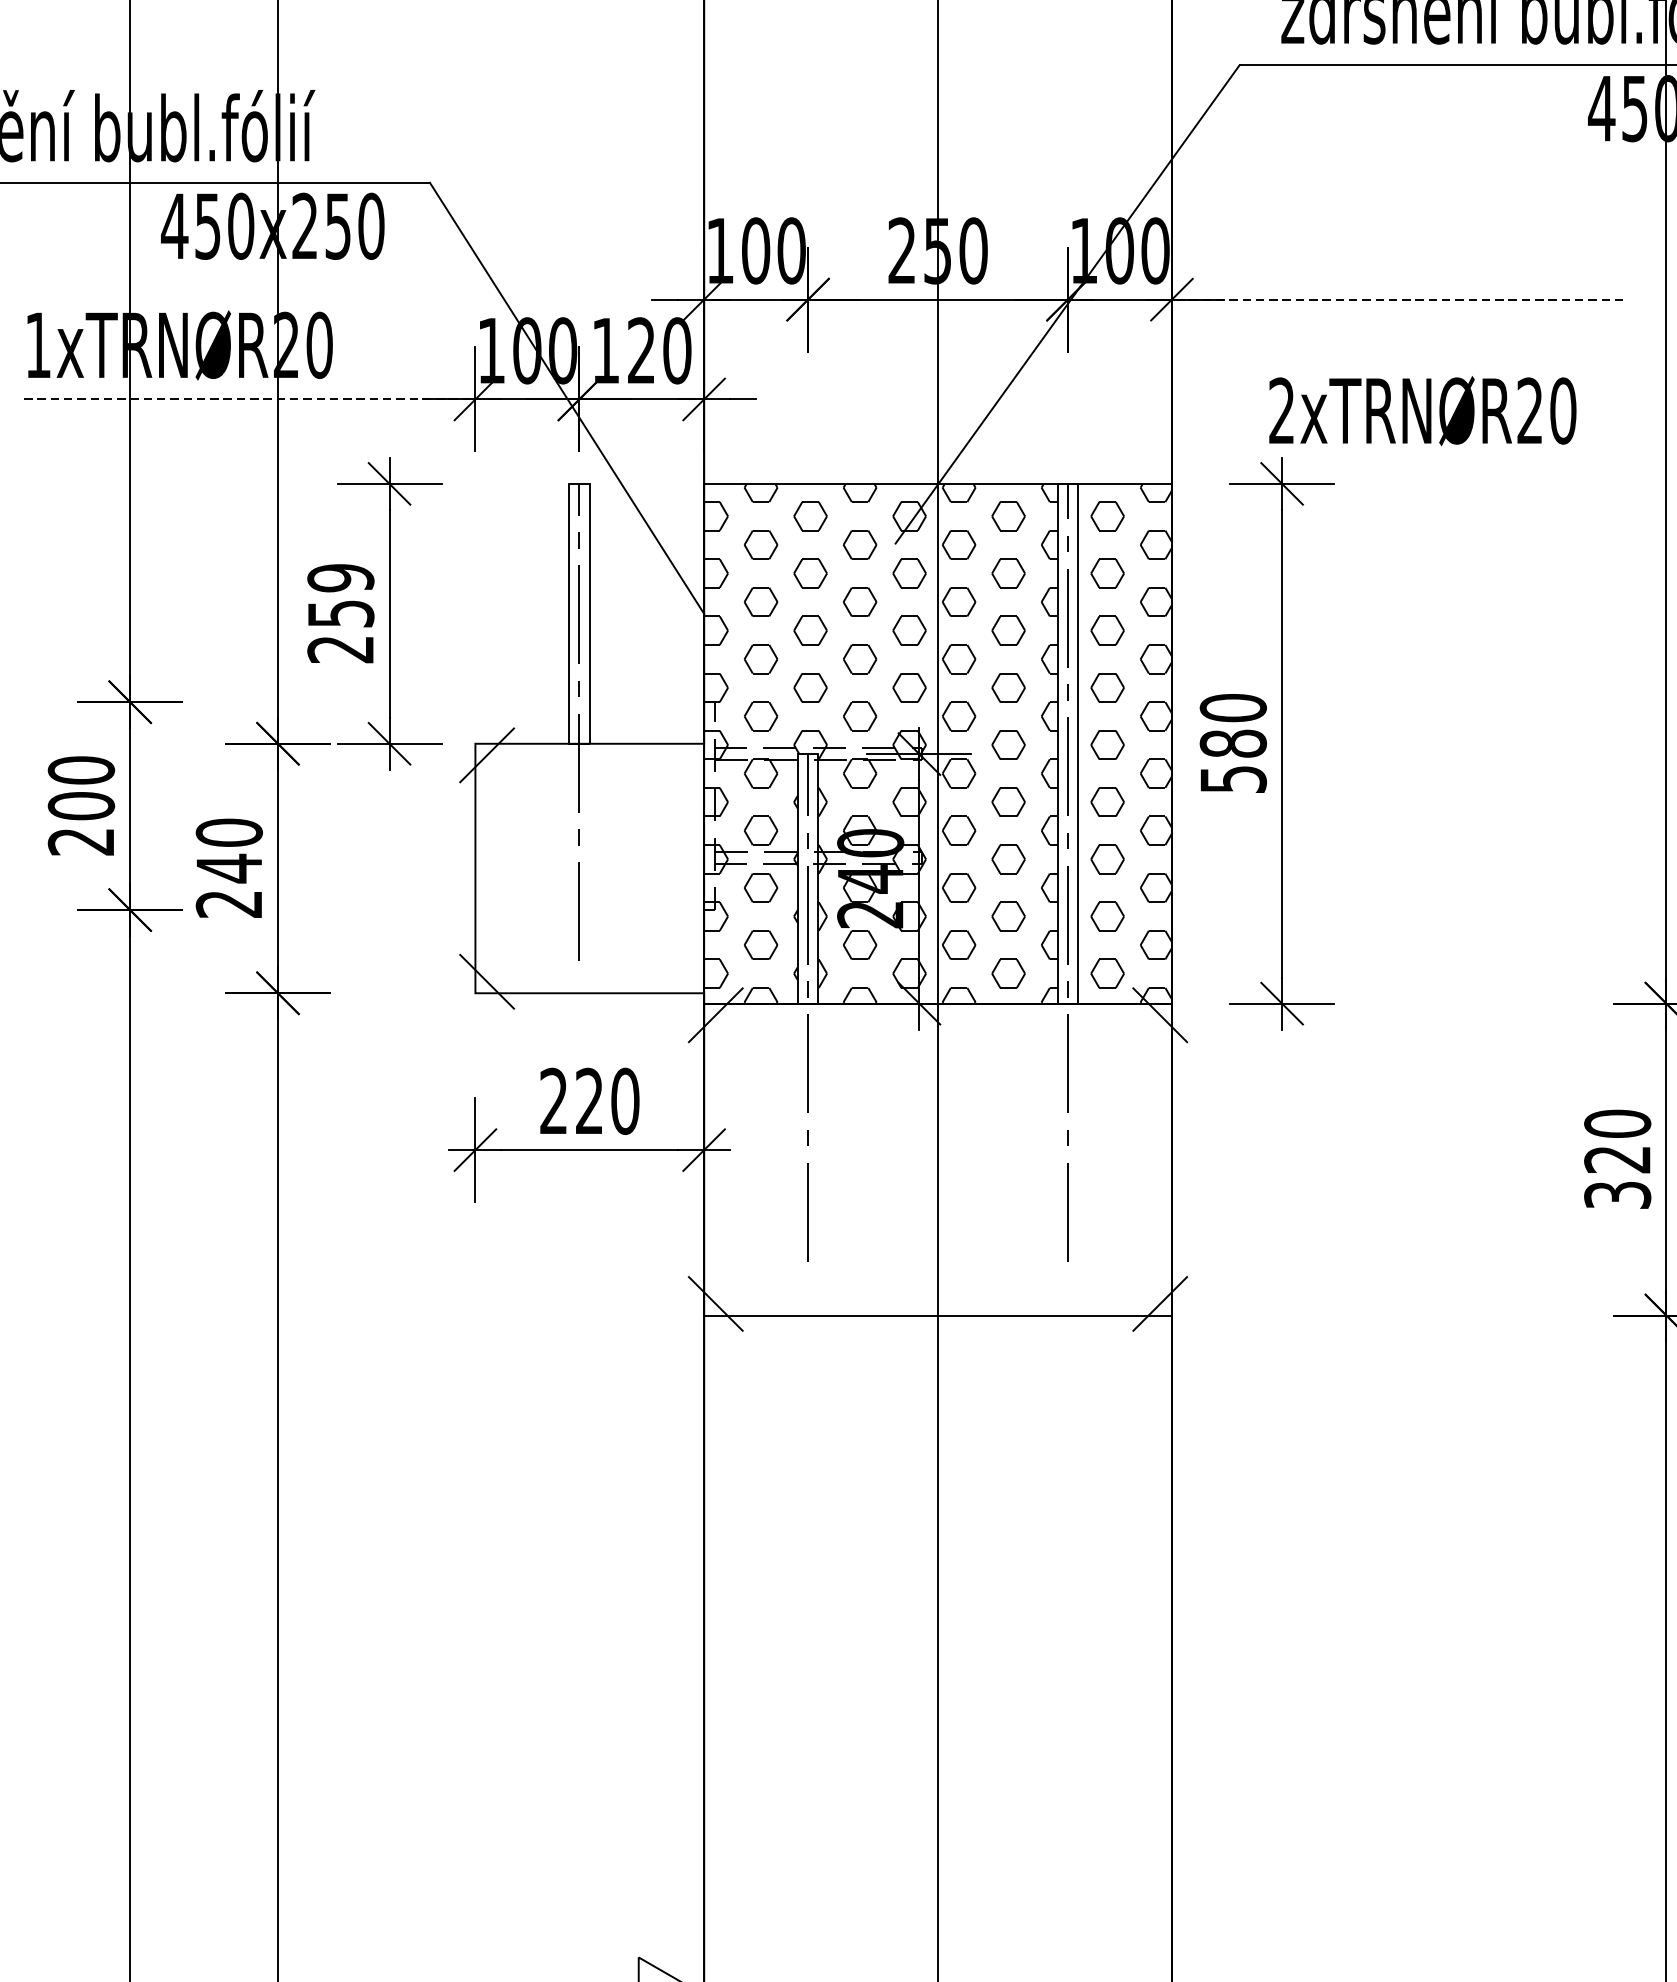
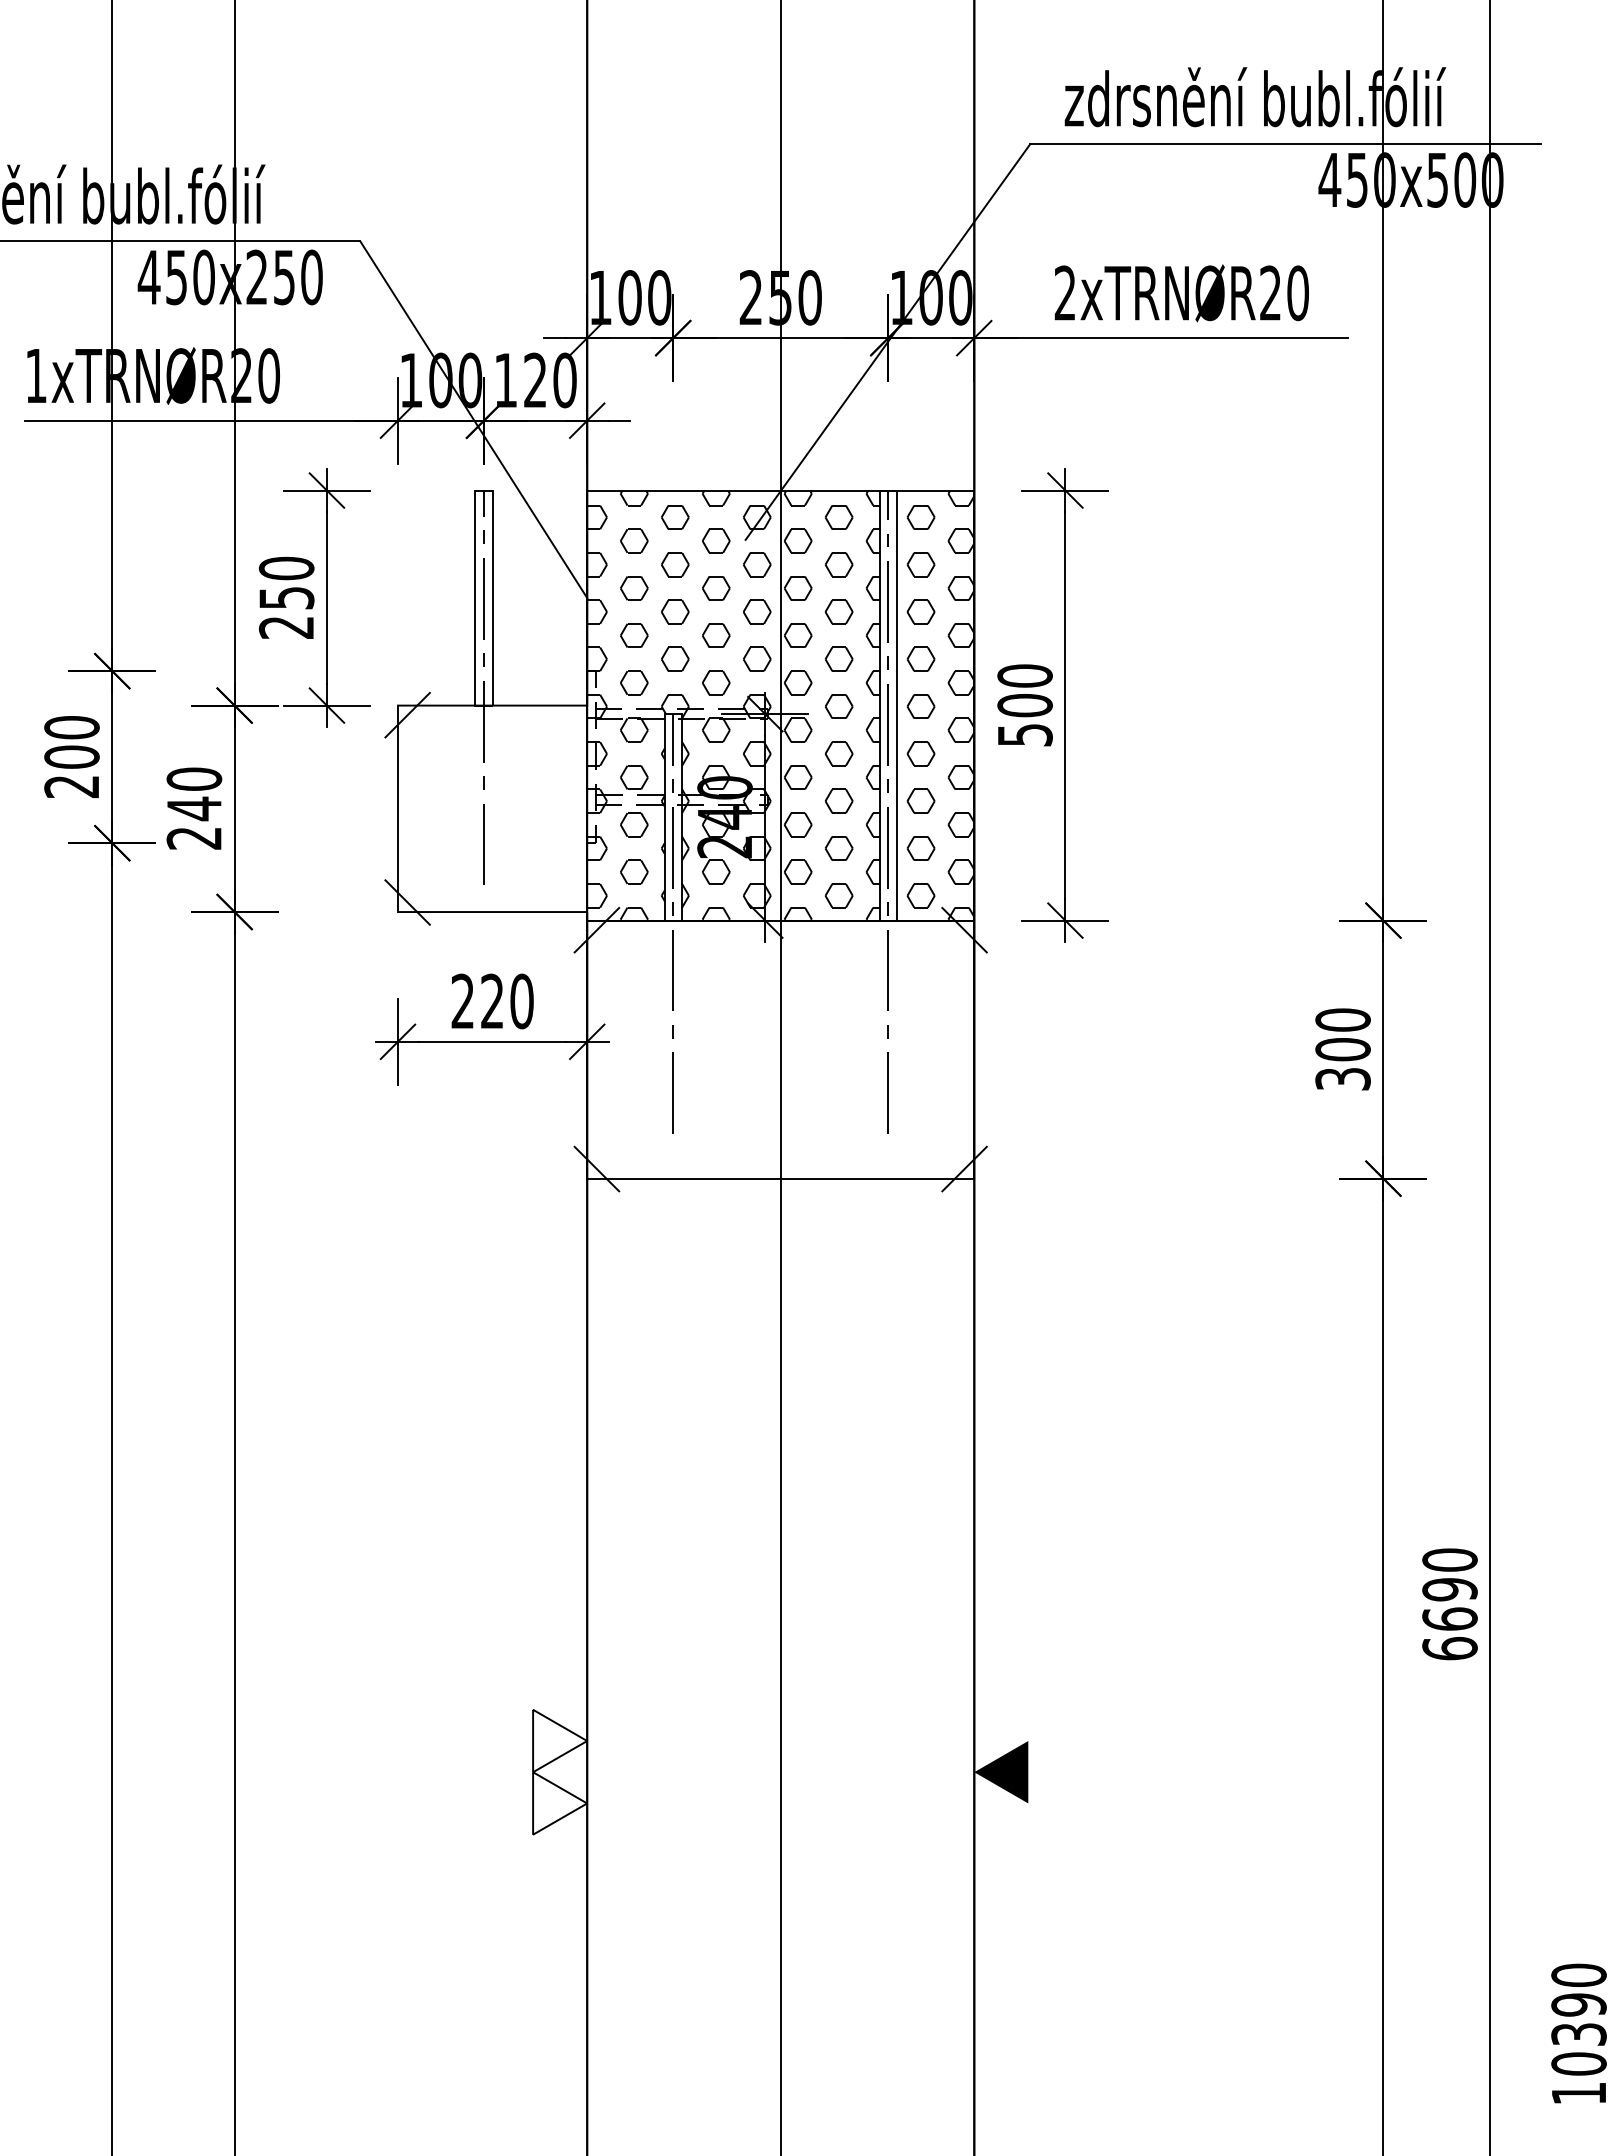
line: (1398, 300) -> (1161, 338), dashed -> solid
line: (250, 399) -> (211, 420), dashed -> solid
text: (1422, 411) -> (1181, 293), moved
text: (340, 578) -> (286, 568), 259 -> 250
text: (1232, 743) -> (1024, 705), 580 -> 500
text: (1616, 1159) -> (1342, 1049), 320 -> 300

